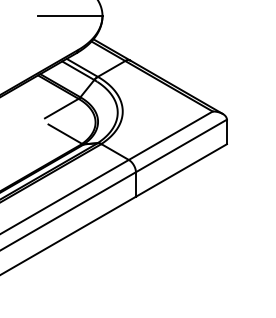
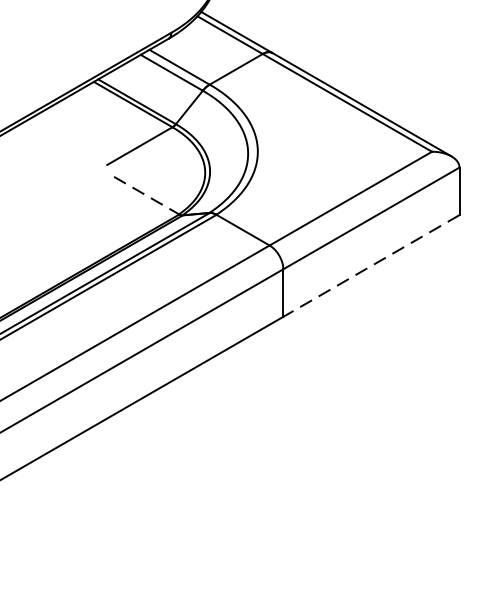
line: (65, 134) -> (147, 196), solid -> dashed
line: (181, 170) -> (371, 265), solid -> dashed

